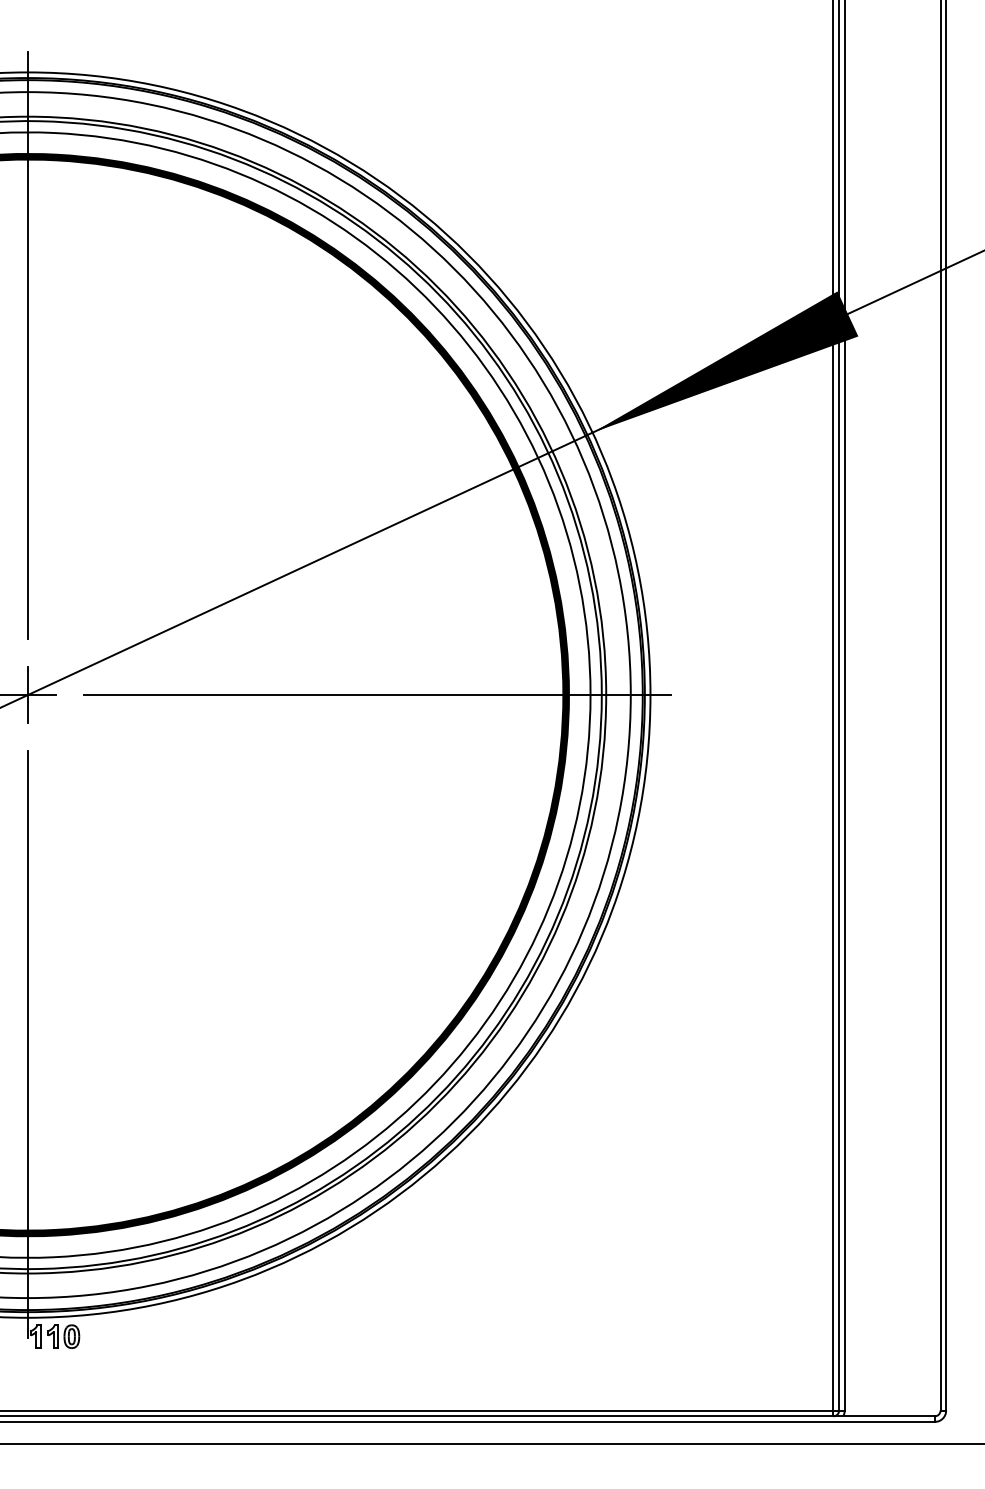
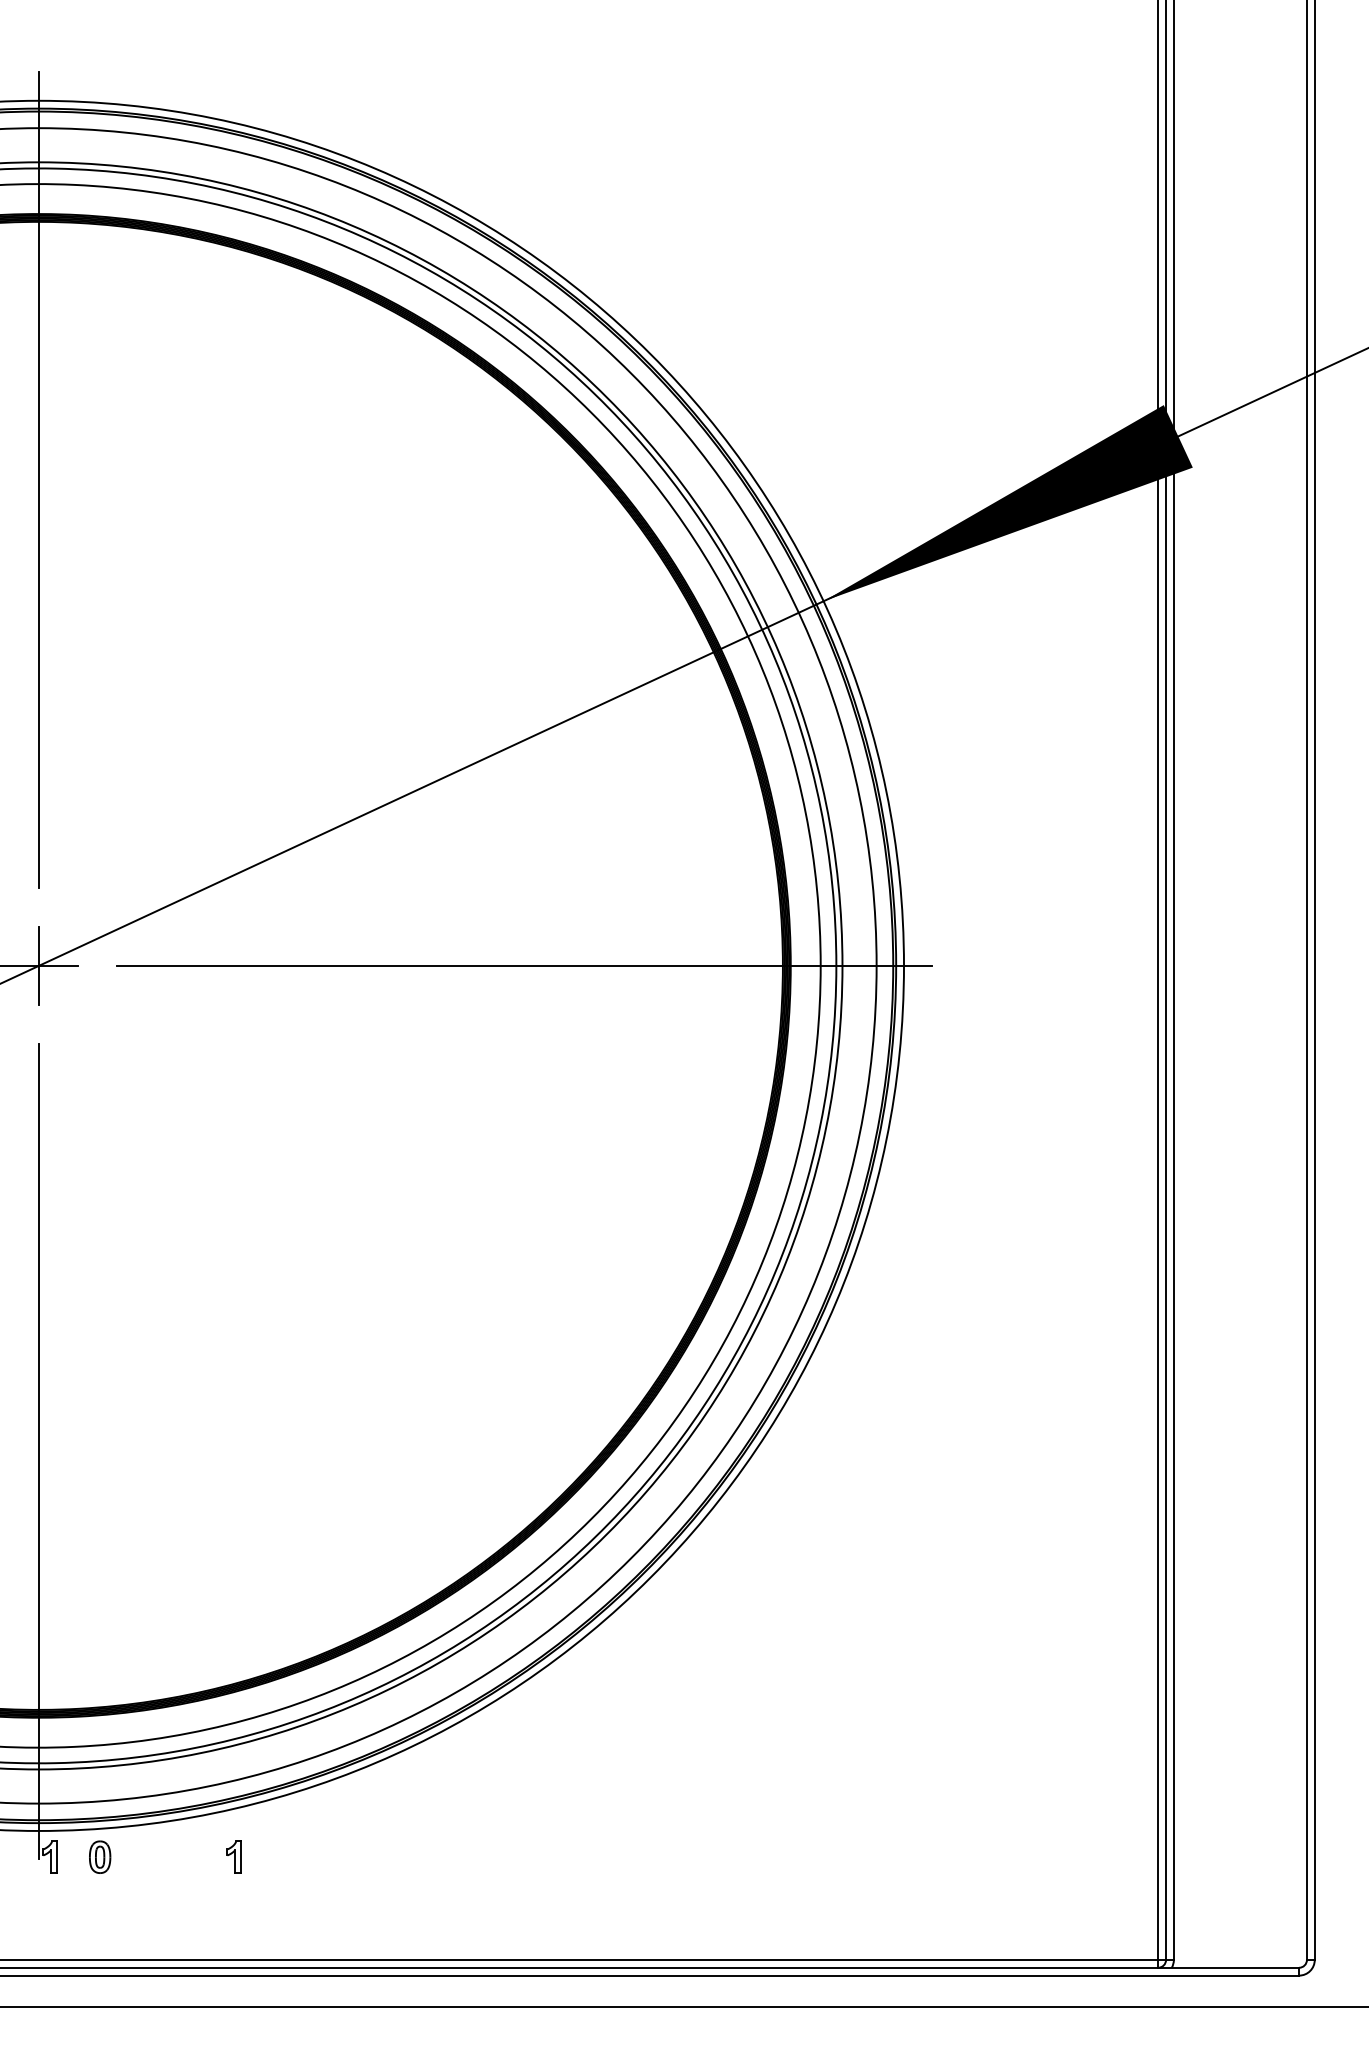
part: (52, 1336) -> (233, 1856), moved

